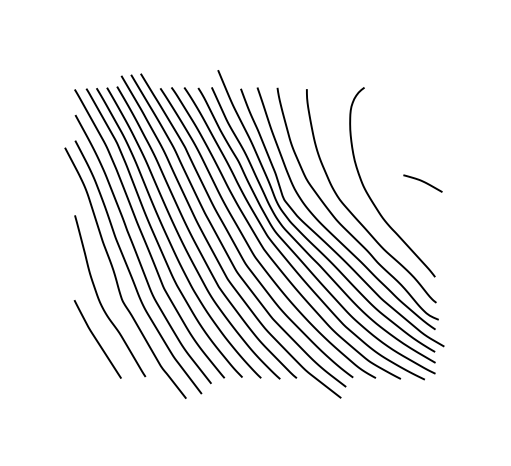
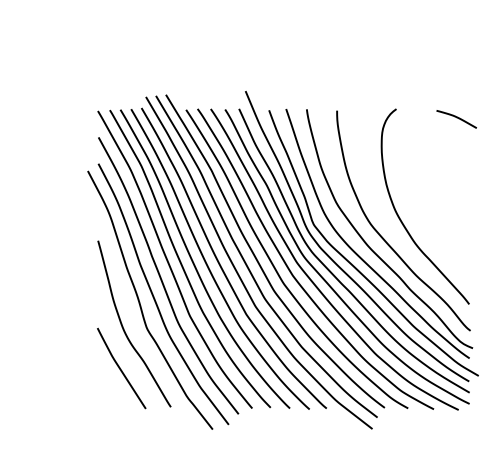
curve: (422, 182) -> (456, 118), moved

